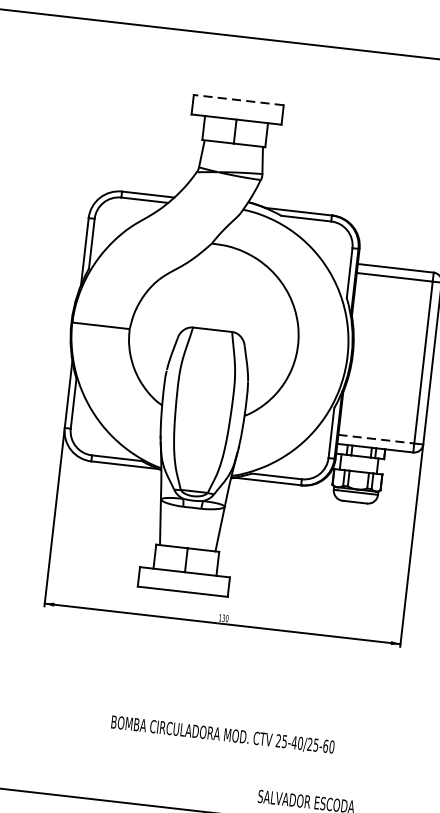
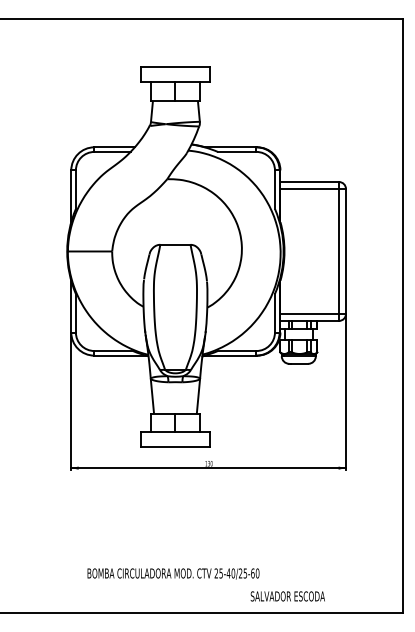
line: (238, 100) -> (175, 67), dashed -> solid
line: (377, 438) -> (310, 313), dashed -> solid
text: (222, 734) -> (173, 573), moved

